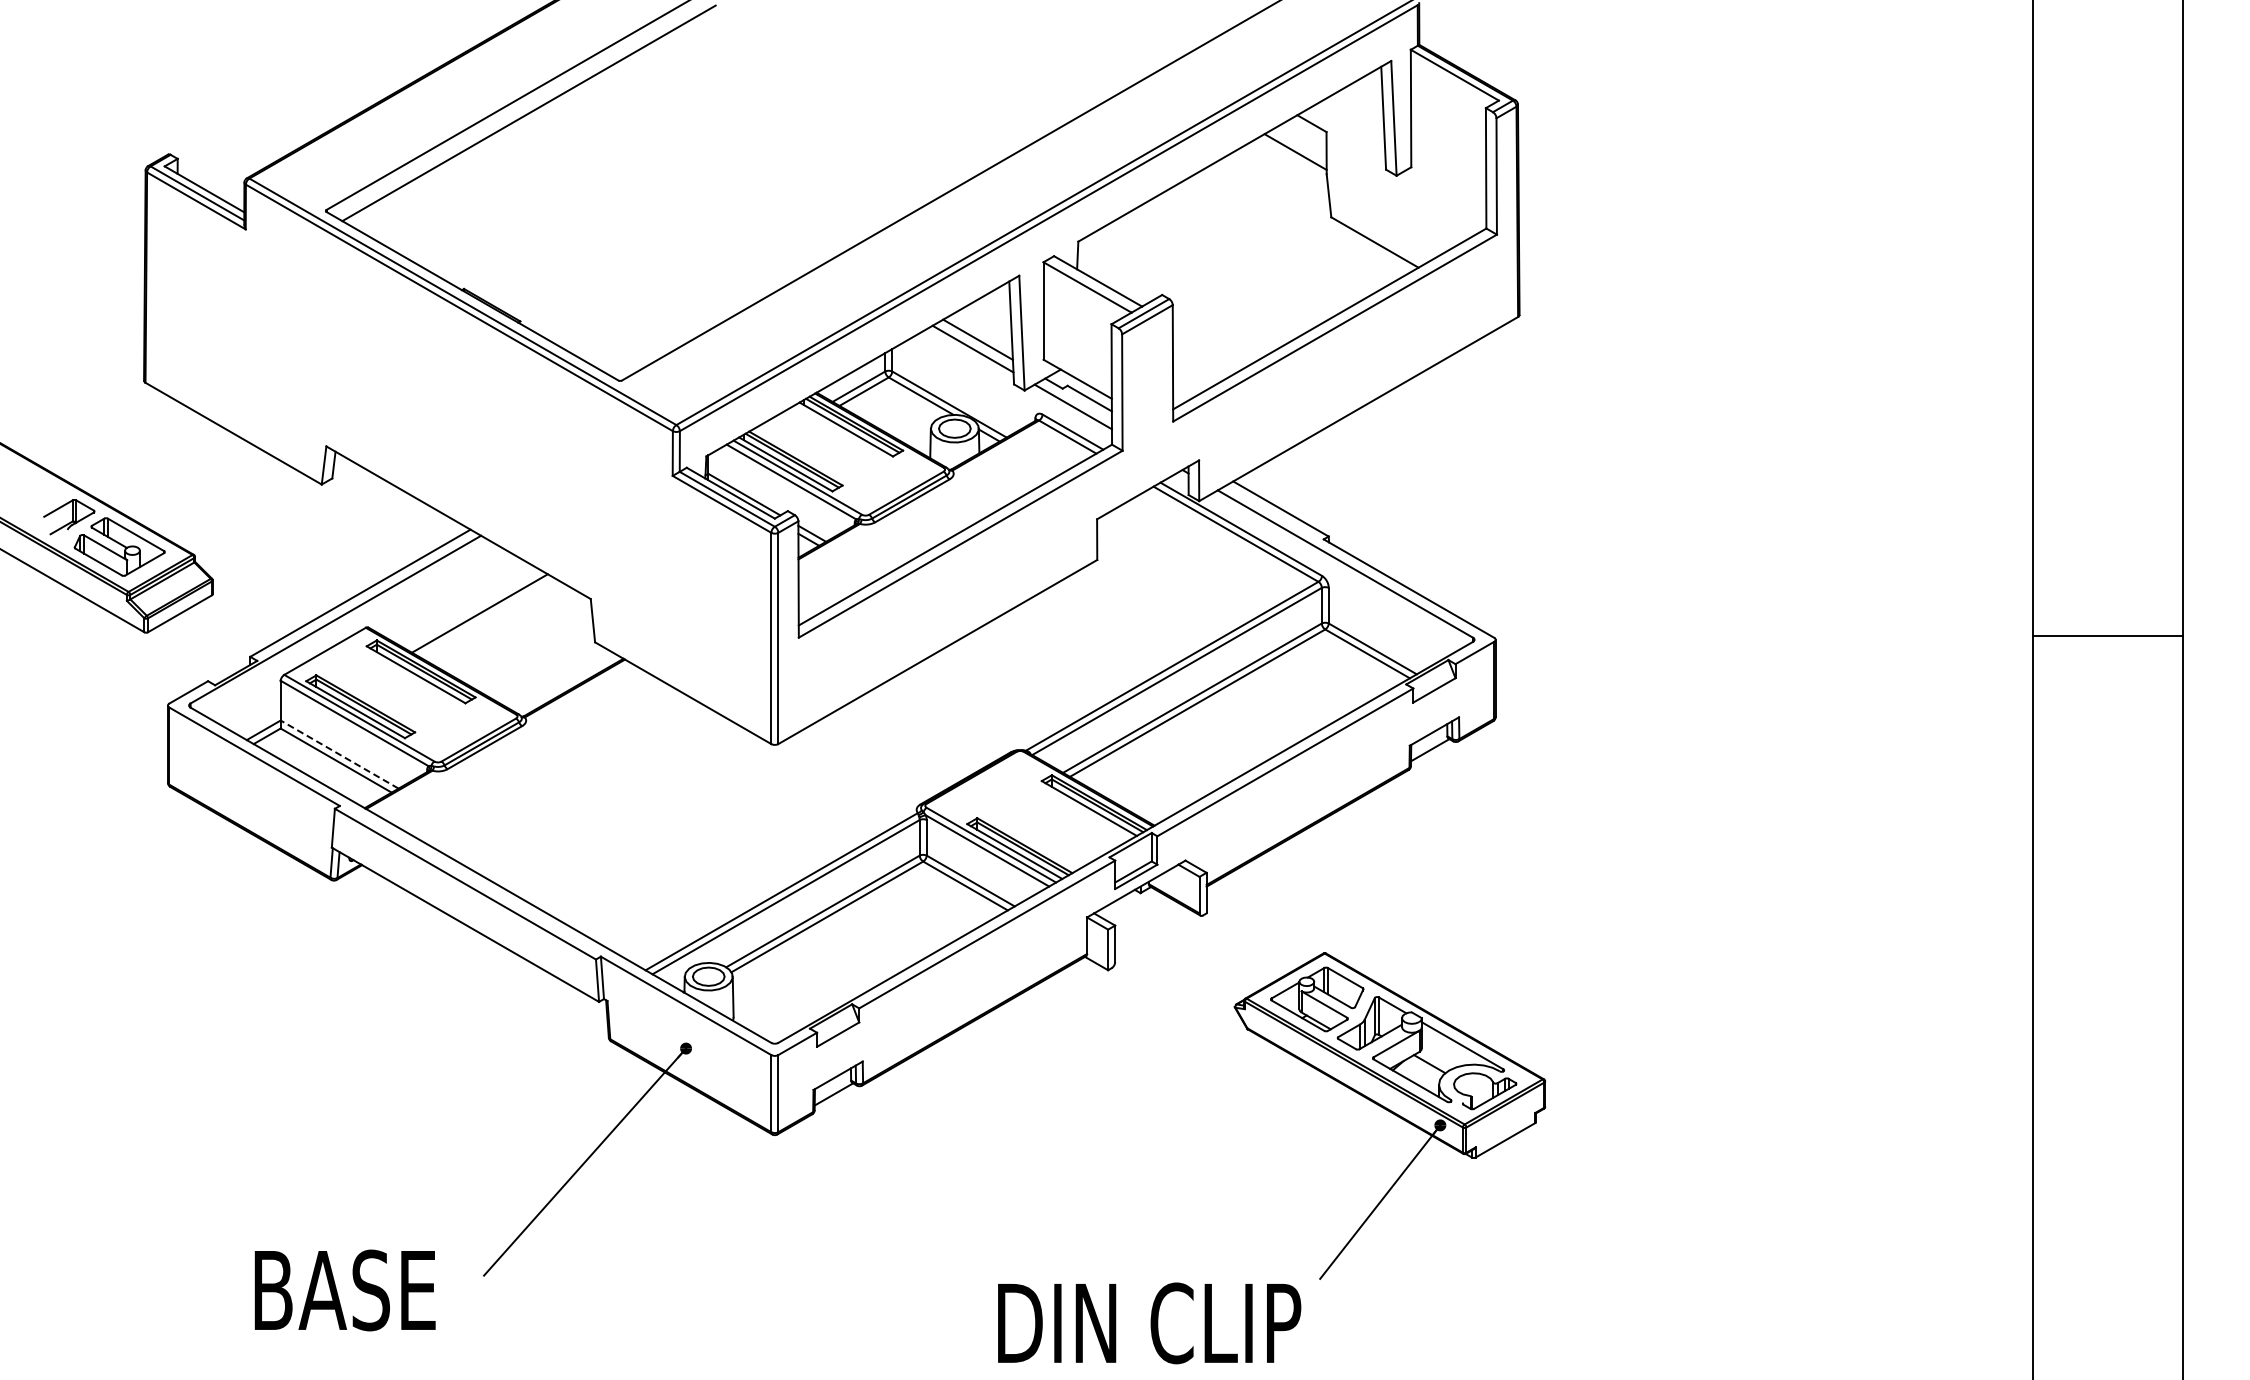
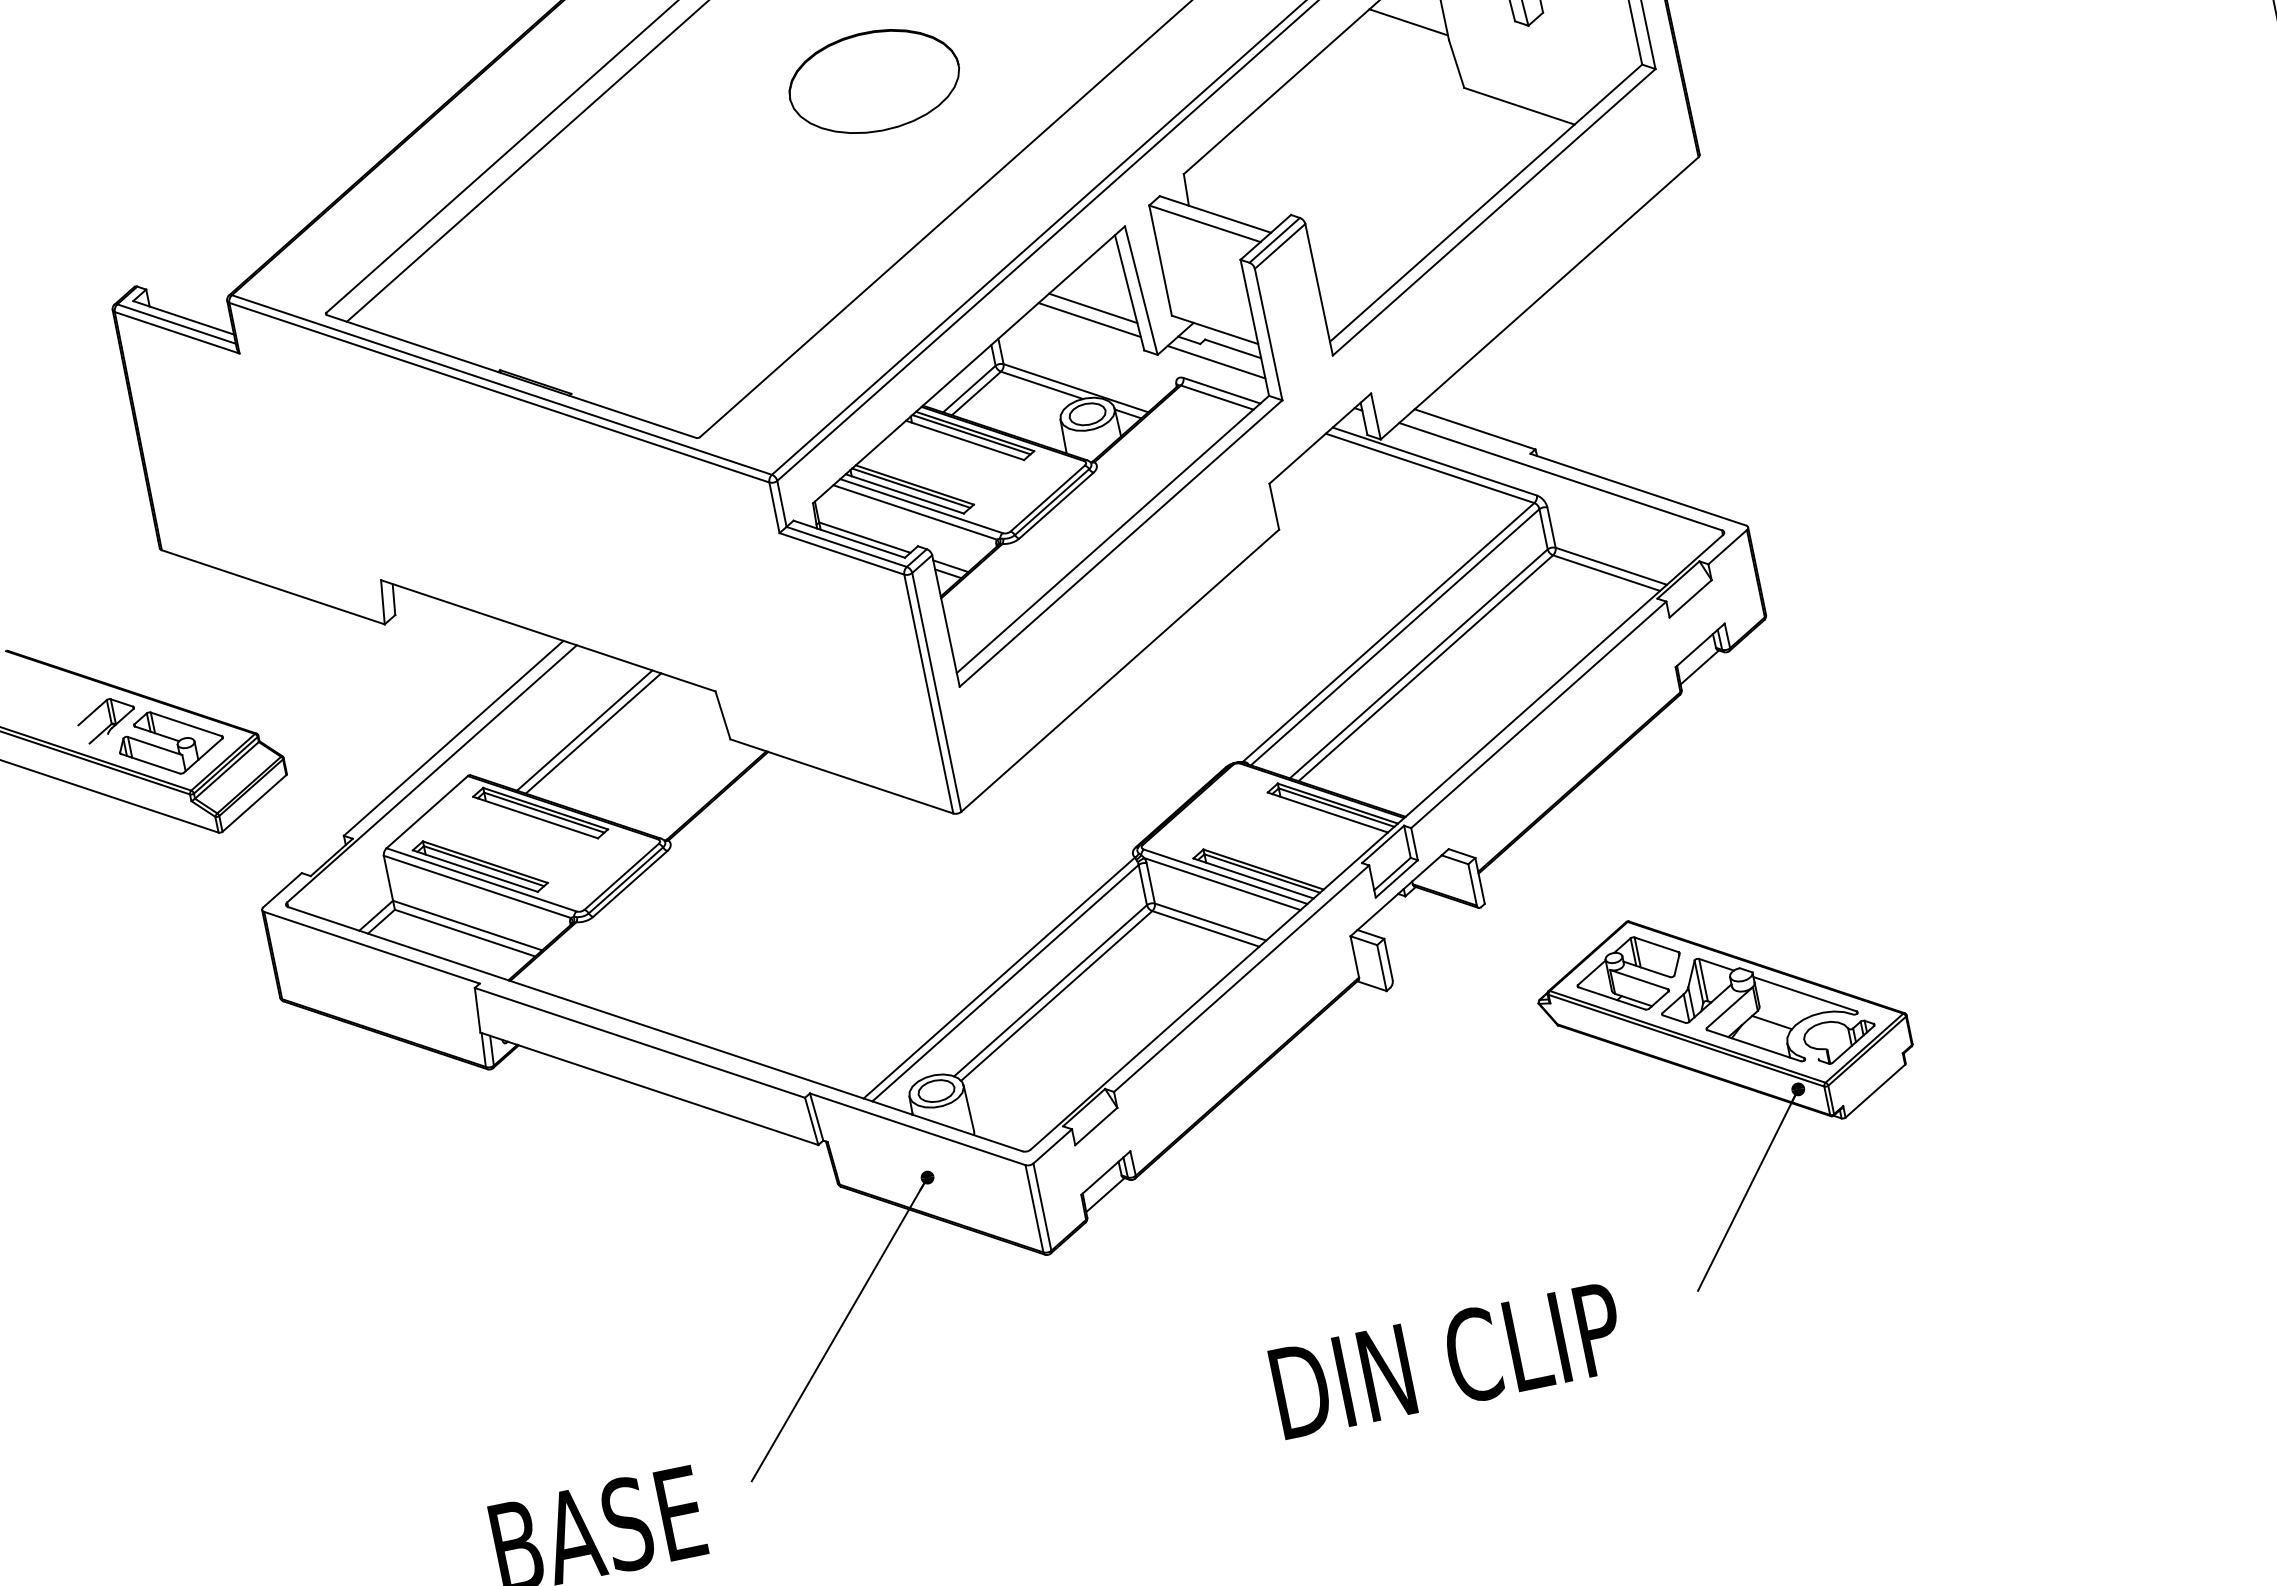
part: (831, 109) -> (874, 81), added
line: (472, 609) -> (584, 730), added
line: (339, 754) -> (467, 925), dashed -> solid
text: (1149, 1323) -> (1447, 1360), moved

